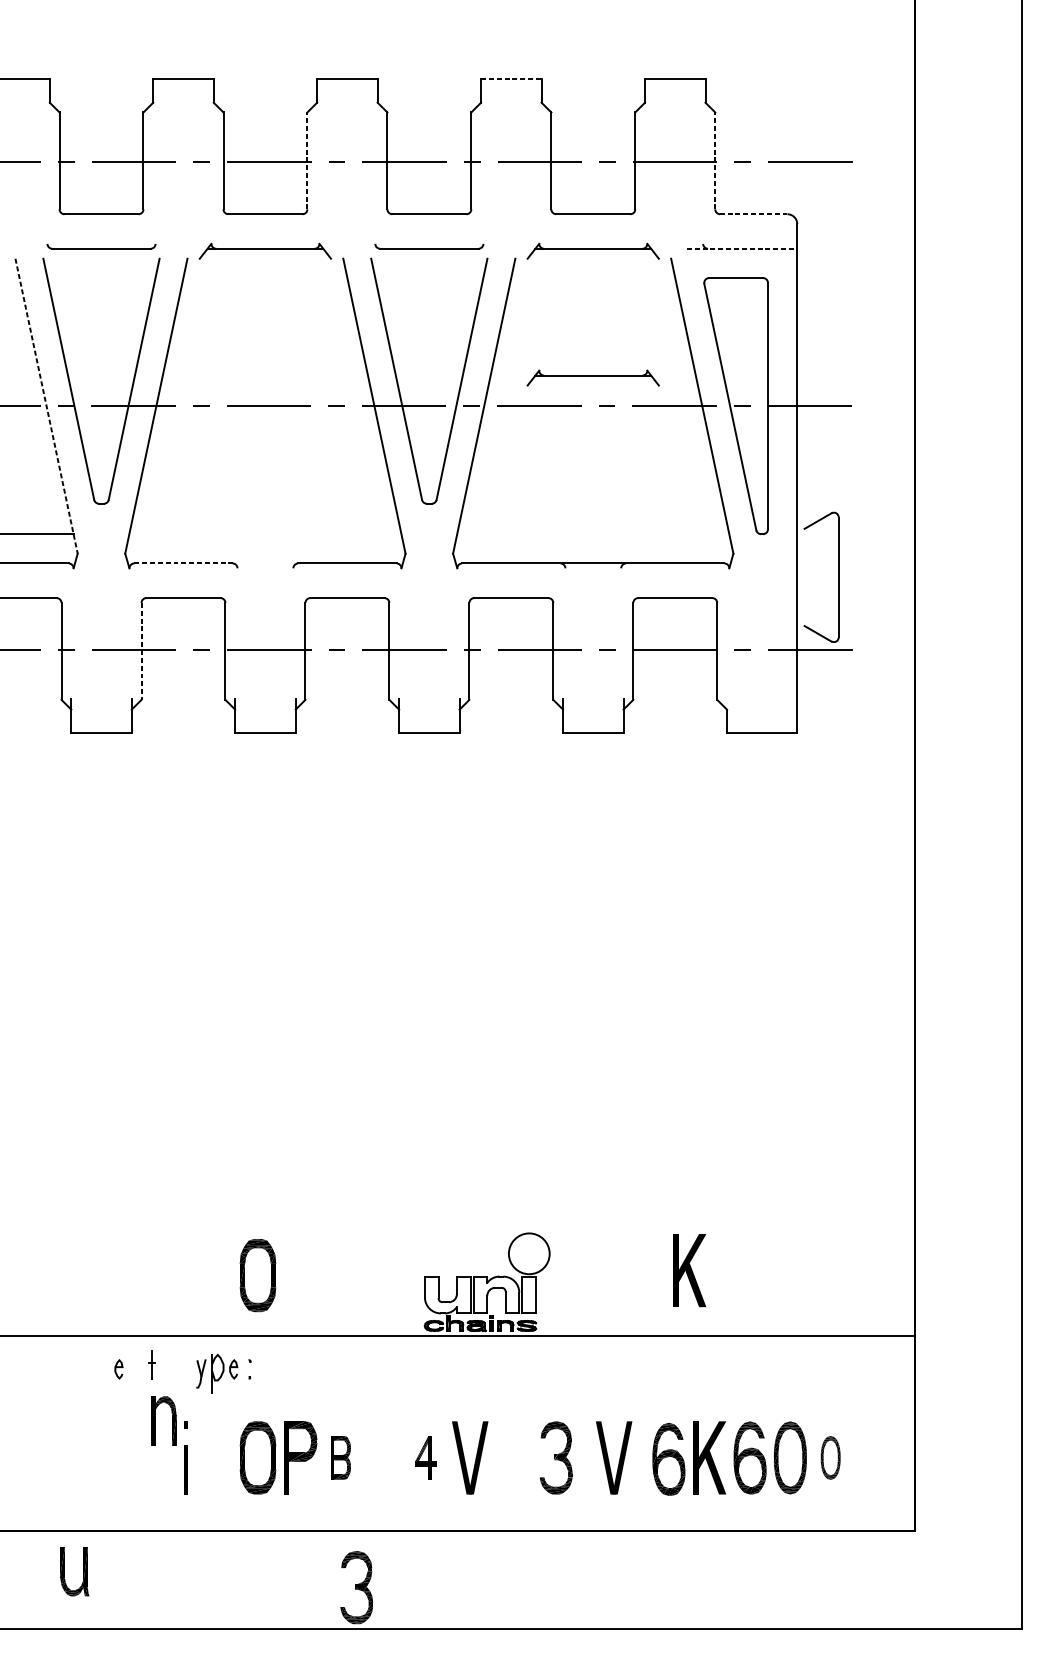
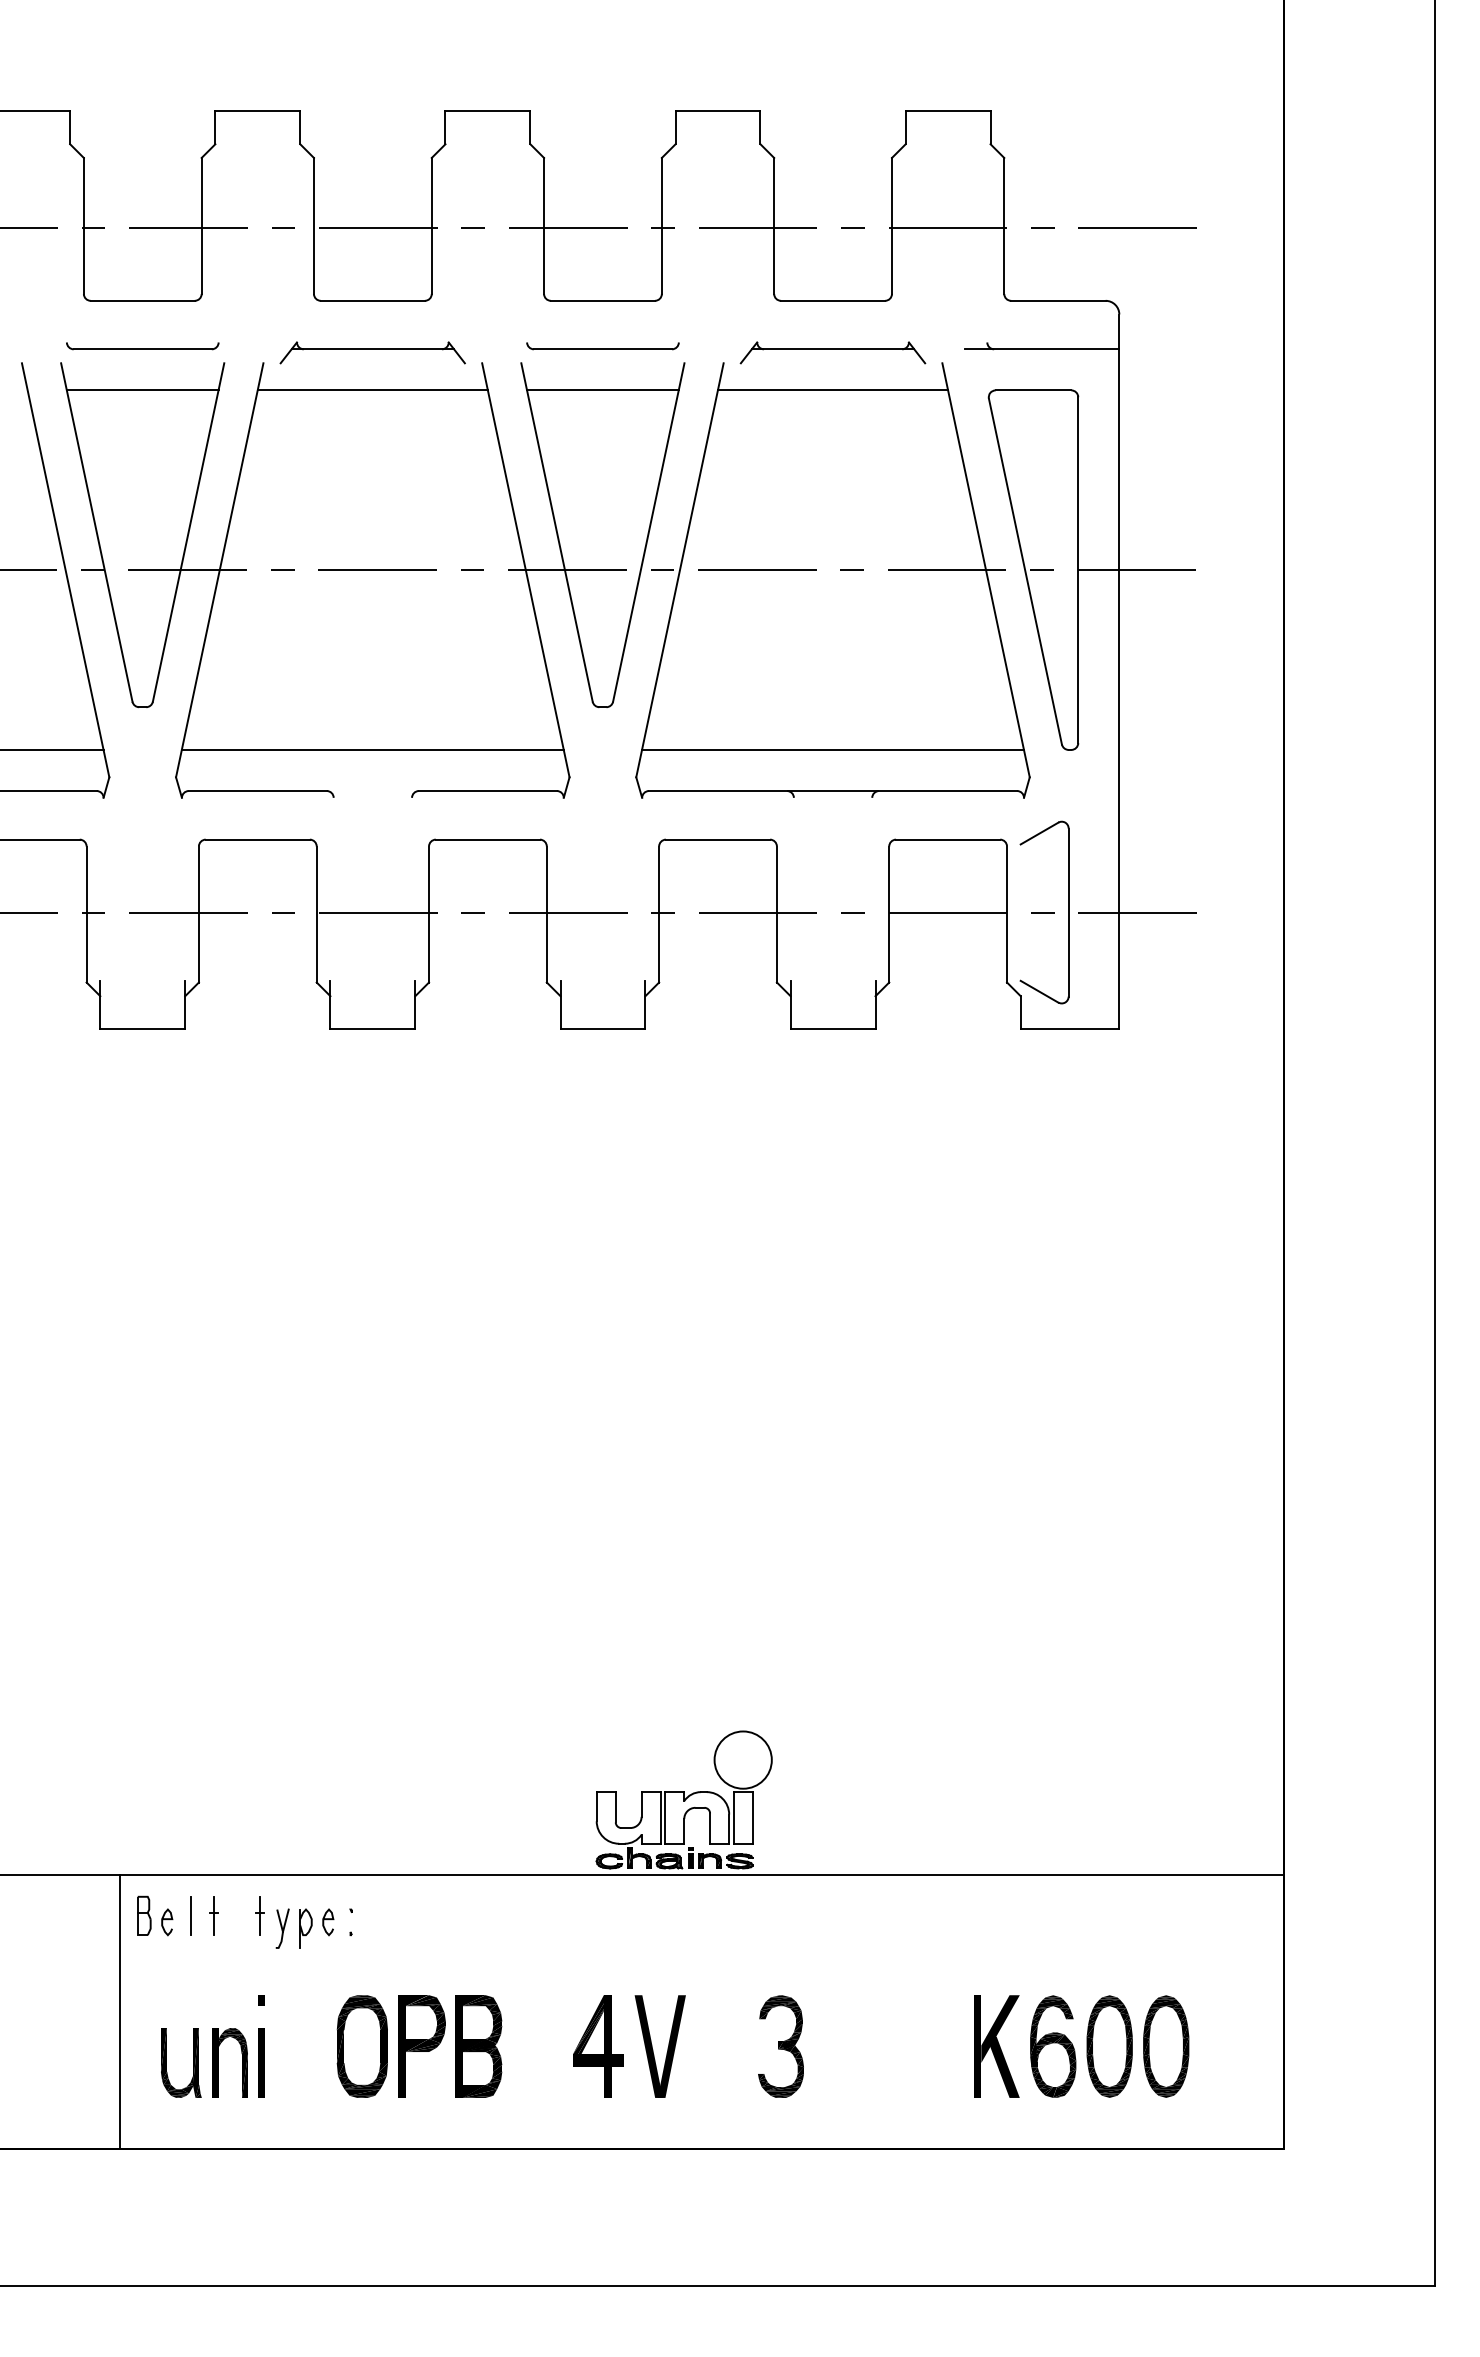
line: (511, 79) -> (718, 111), dashed -> solid
line: (307, 160) -> (431, 225), dashed -> solid
line: (715, 160) -> (1004, 225), dashed -> solid
line: (753, 214) -> (1057, 300), dashed -> solid
line: (742, 248) -> (1042, 349), dashed -> solid
line: (101, 278) -> (142, 390), added
line: (265, 278) -> (372, 390), added
line: (429, 278) -> (602, 390), added
line: (593, 278) -> (833, 390), added
part: (592, 377) -> (832, 530), removed
line: (46, 406) -> (65, 570), dashed -> solid
line: (265, 533) -> (372, 749), added
line: (593, 533) -> (833, 749), added
line: (183, 563) -> (258, 791), dashed -> solid
part: (838, 577) -> (1068, 912), moved
line: (141, 652) -> (198, 915), dashed -> solid
part: (689, 1270) -> (968, 1783), removed
part: (257, 1275) -> (361, 1790), removed
part: (102, 1364) -> (144, 1915), added
line: (135, 1364) -> (190, 1915), added
part: (184, 1364) -> (259, 1915), added
part: (217, 1373) -> (305, 1928), size x0.71
part: (155, 1420) -> (218, 2062), moved
line: (84, 1433) -> (119, 2012), added
part: (340, 1457) -> (478, 2046), size x1.67
part: (426, 1457) -> (598, 2046), size x1.67
part: (830, 1457) -> (1166, 2046), size x1.67
part: (669, 1459) -> (939, 2048), removed
part: (609, 1460) -> (855, 2049), removed
part: (83, 1571) -> (193, 2062), moved
part: (356, 1587) -> (500, 2228), removed

